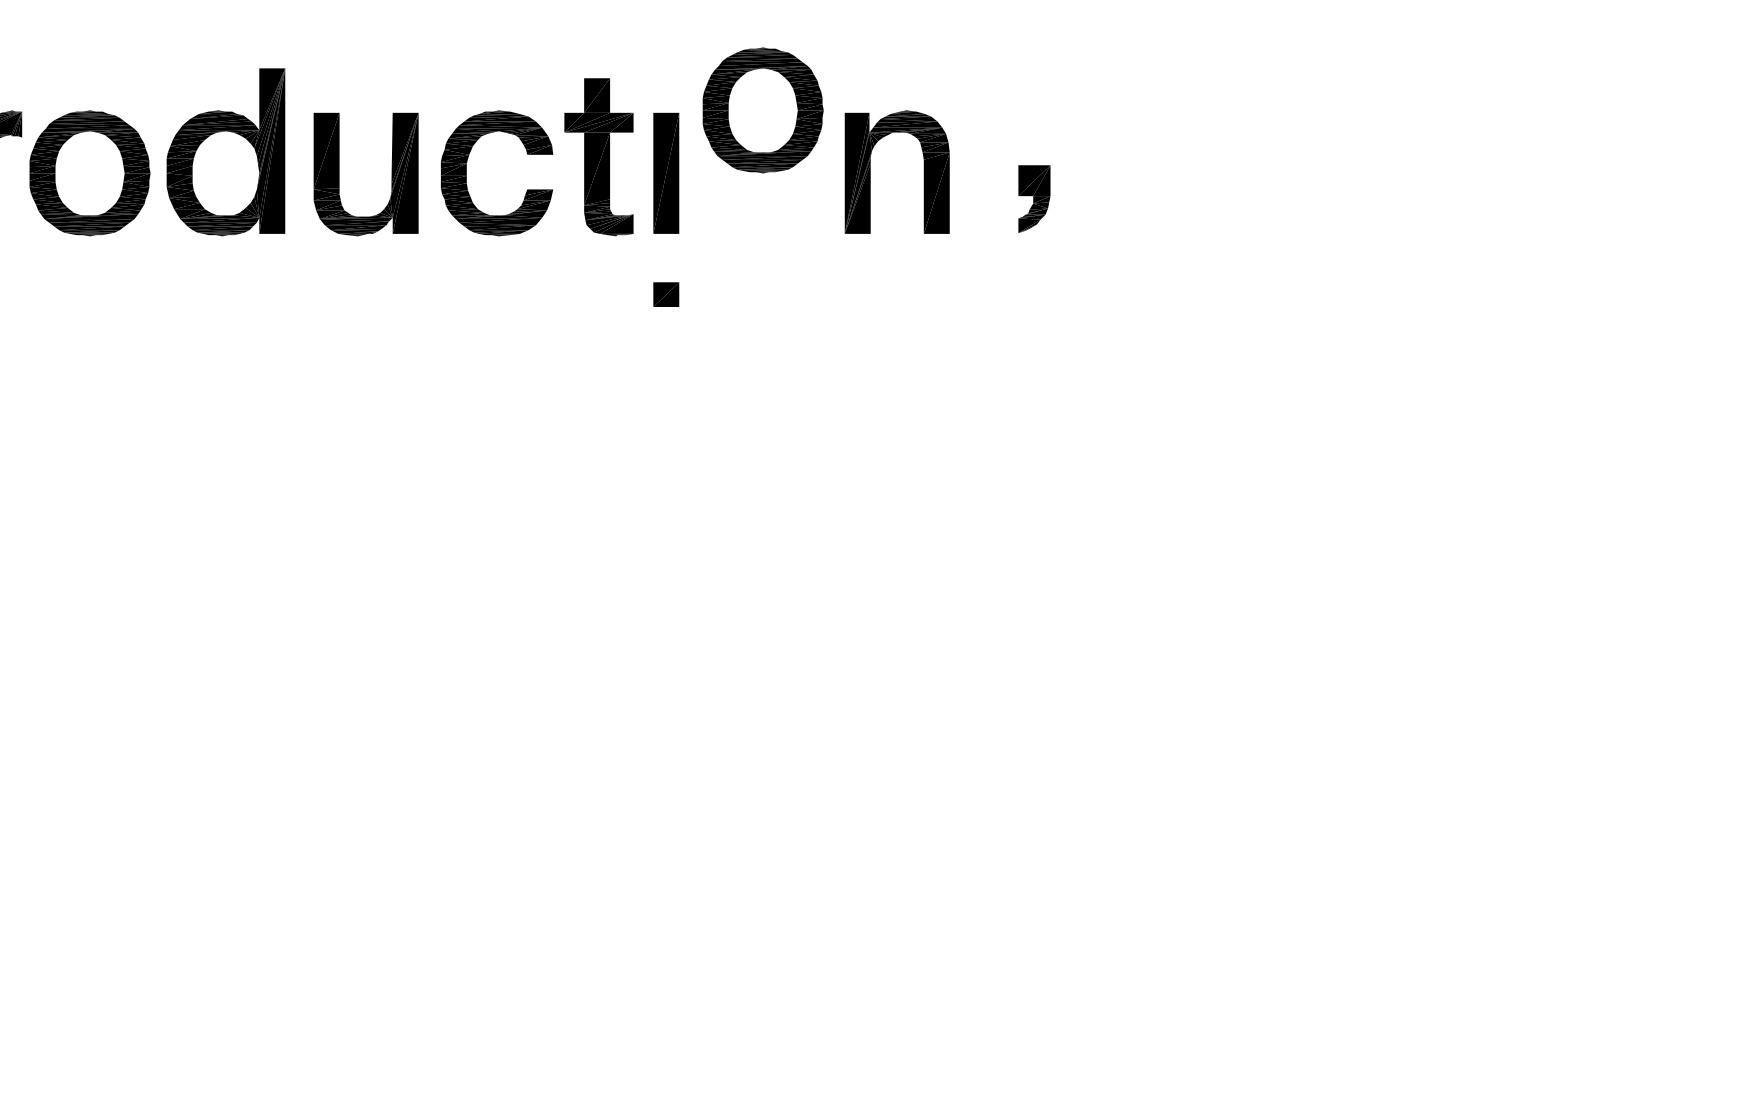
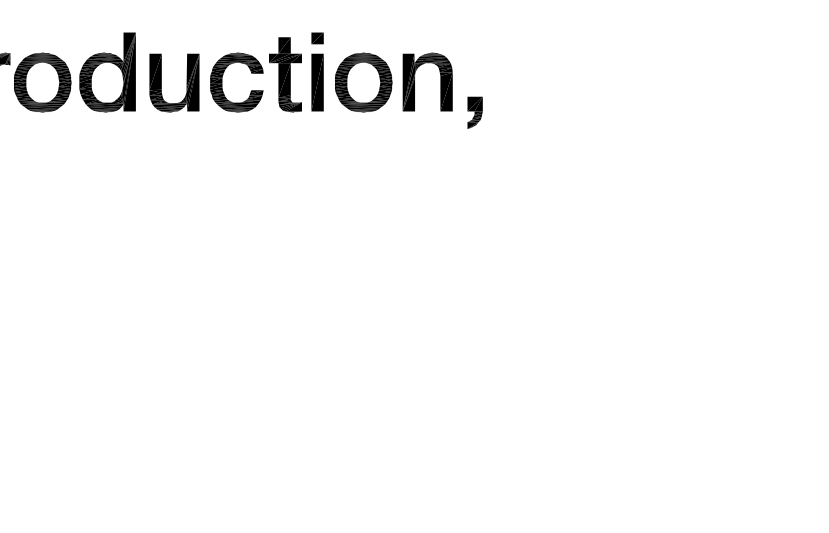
part: (762, 110) -> (363, 82), moved
part: (1033, 198) -> (474, 112), moved
part: (666, 294) -> (317, 38), moved

